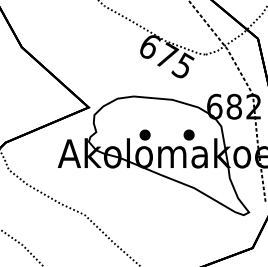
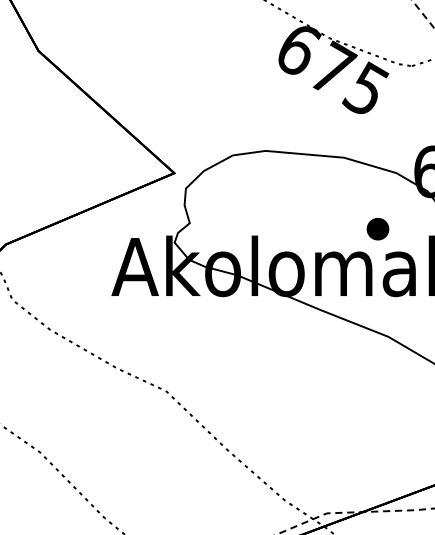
part: (144, 134) -> (287, 228), removed

